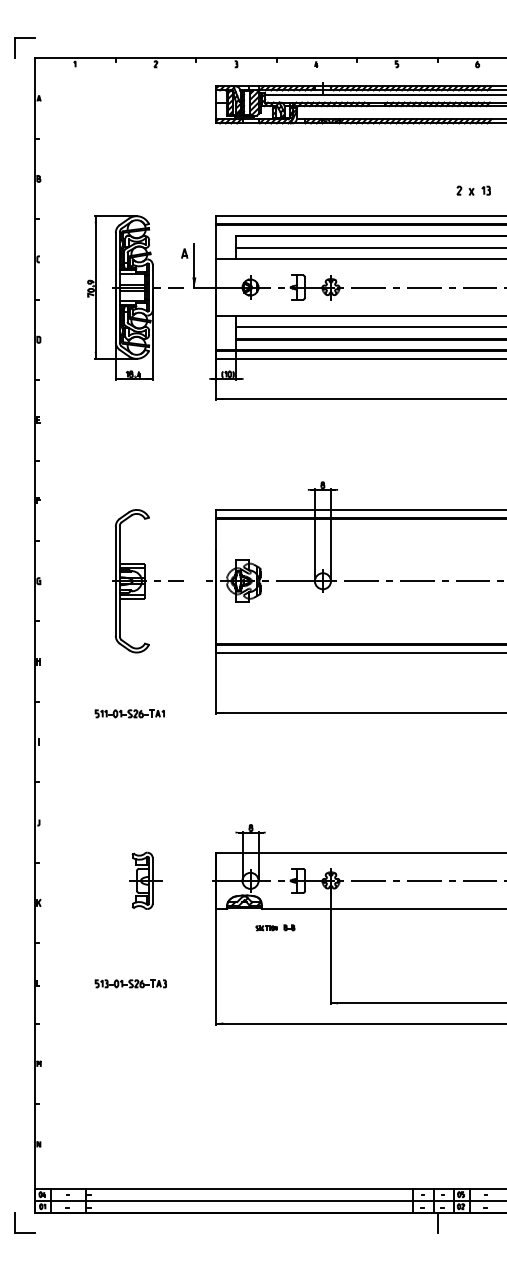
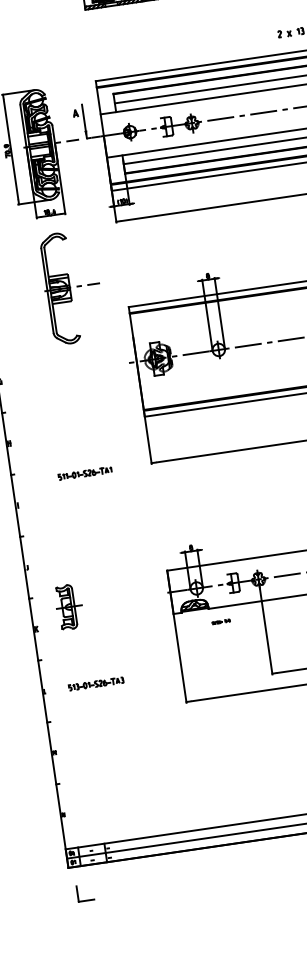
part: (147, 581) -> (71, 287), moved
part: (145, 880) -> (68, 606), moved
part: (275, 927) -> (221, 621), size x0.6
part: (130, 983) -> (95, 683), moved
part: (15, 1222) -> (77, 893), moved

